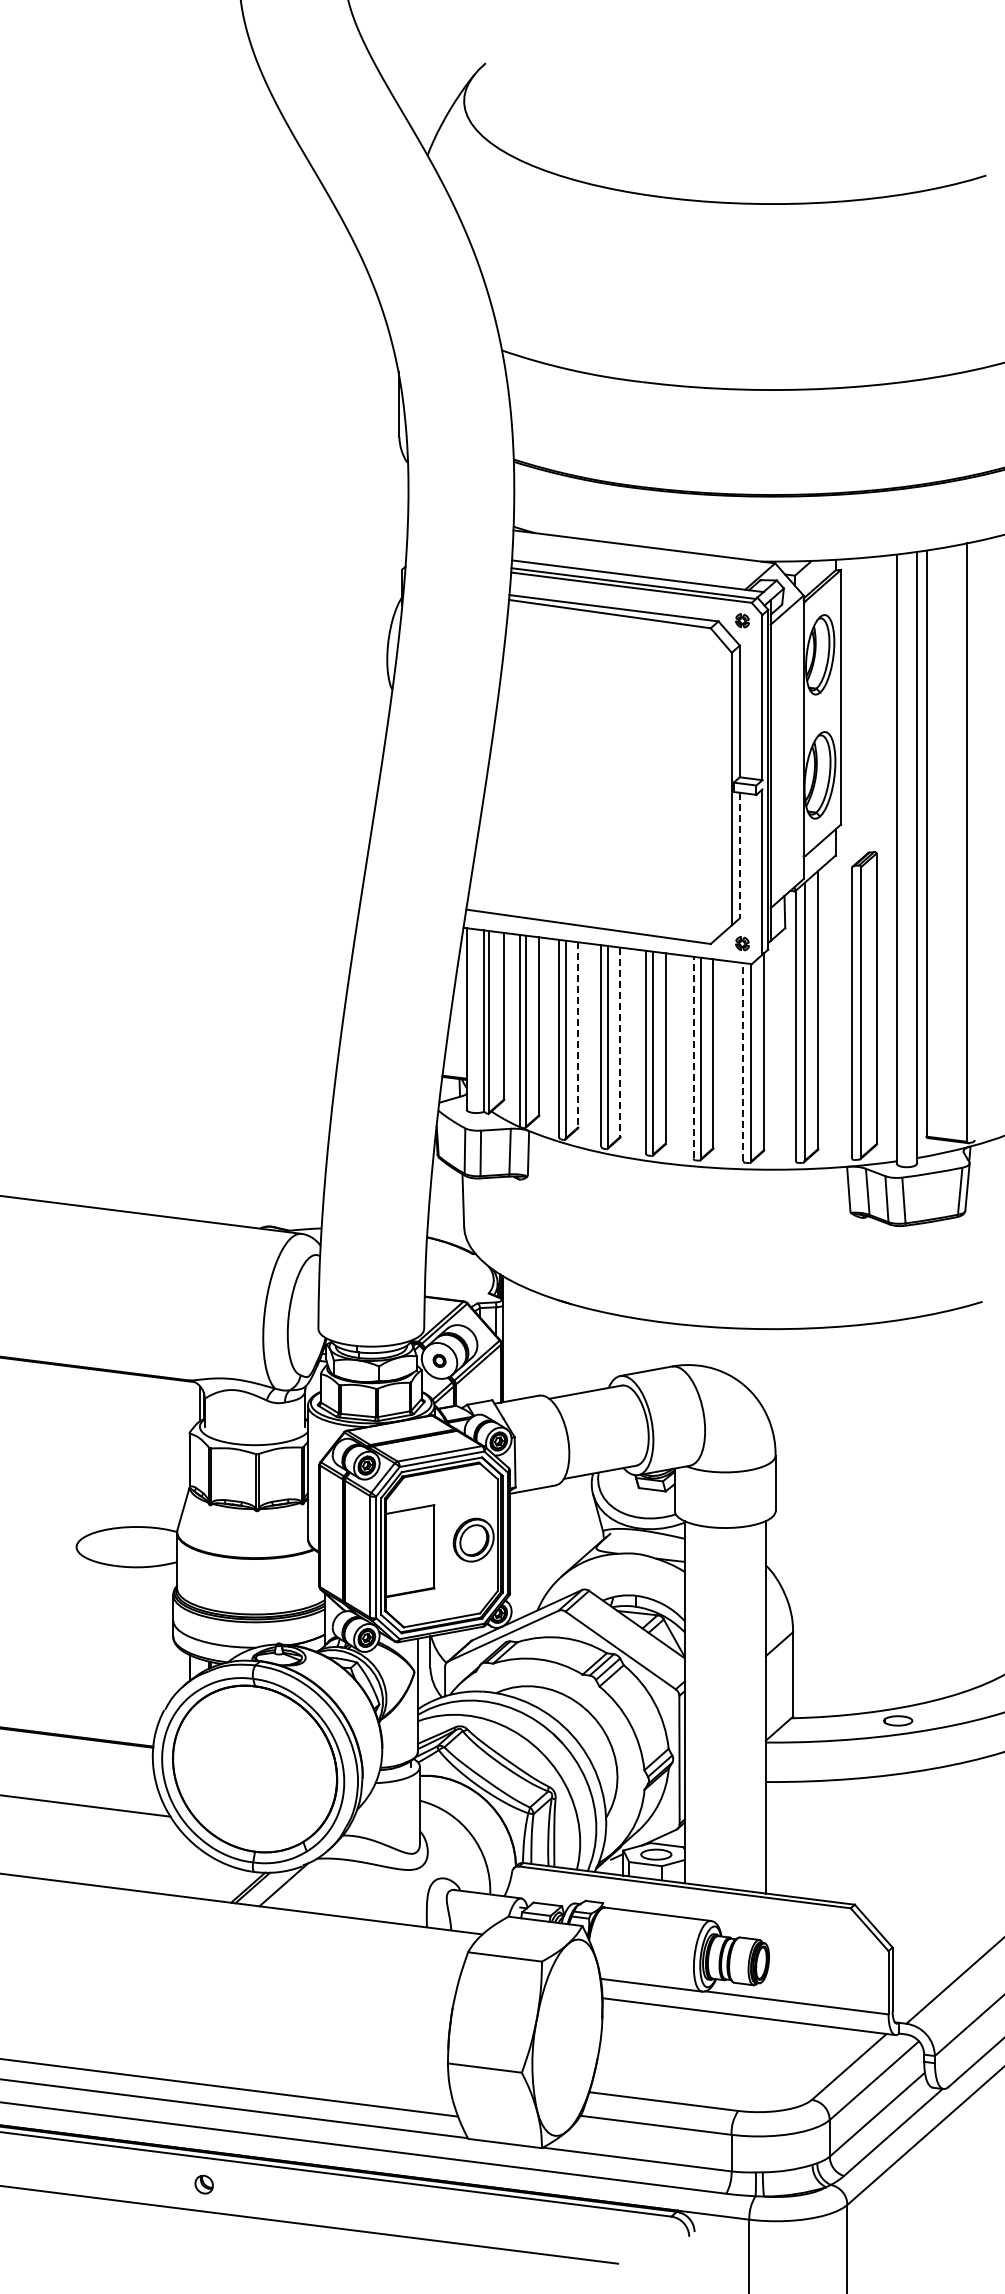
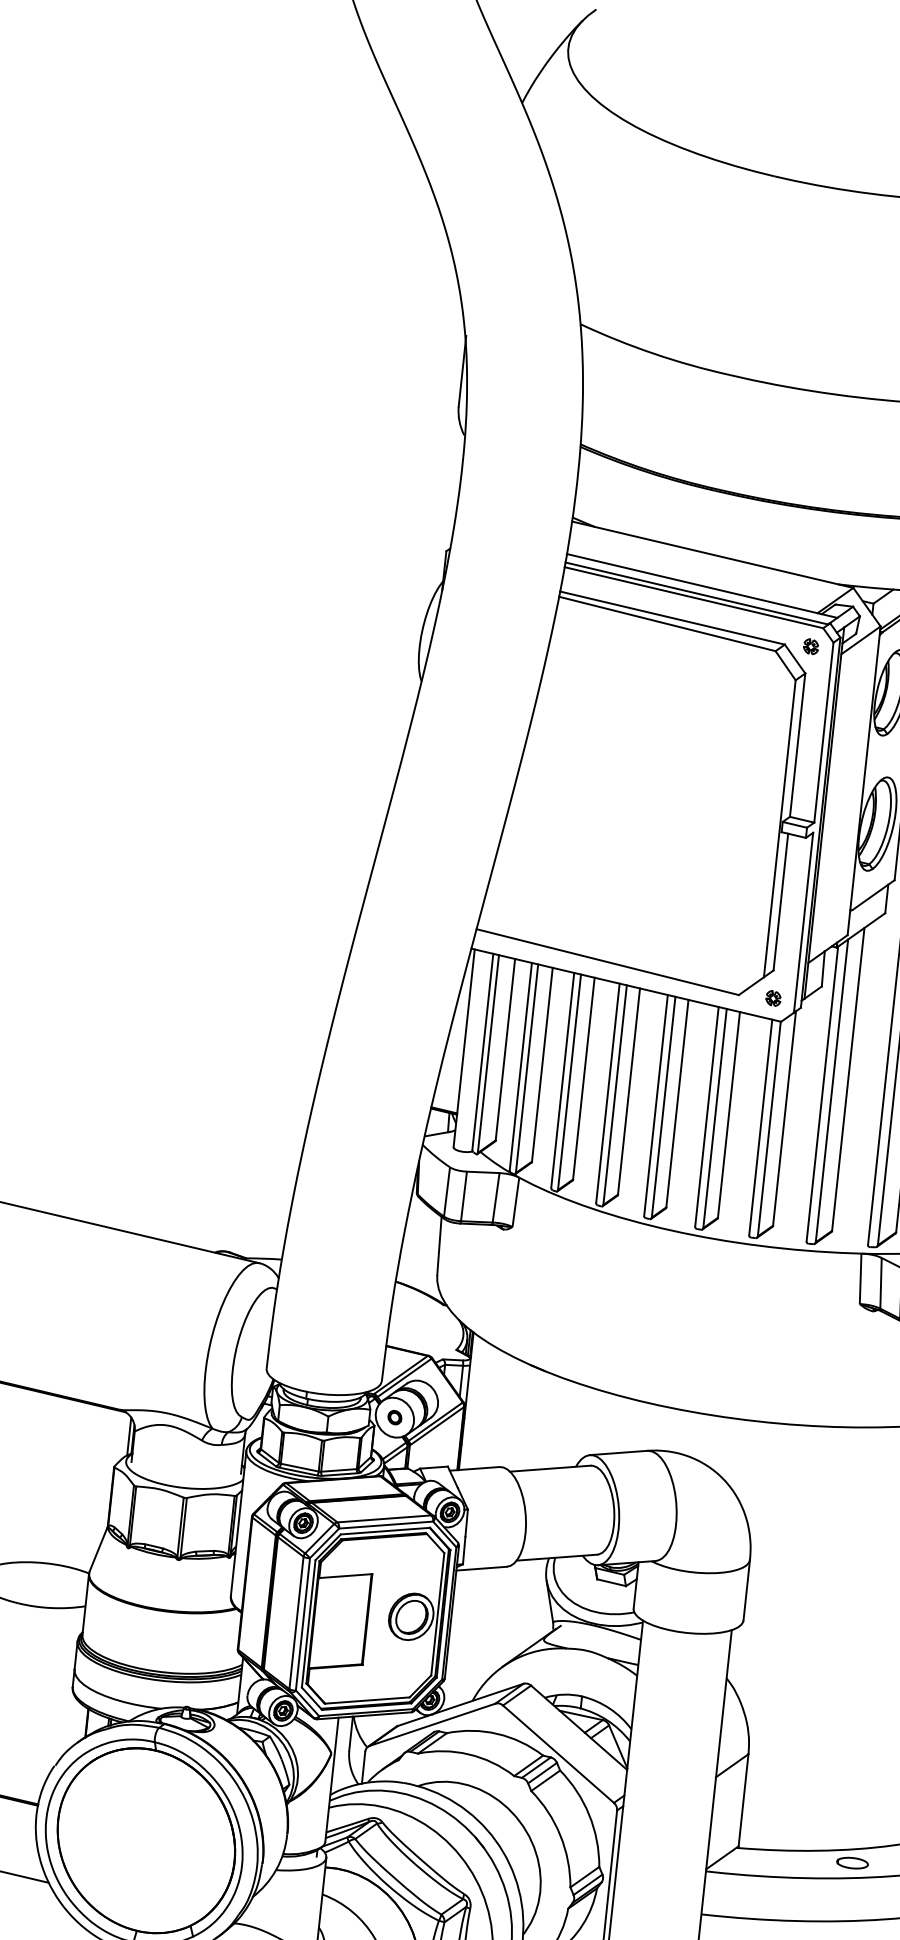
line: (739, 855) -> (780, 902), dashed -> solid
line: (578, 1034) -> (584, 1078), dashed -> solid
line: (620, 1042) -> (629, 1091), dashed -> solid
line: (693, 1057) -> (706, 1116), dashed -> solid
line: (743, 1061) -> (760, 1126), dashed -> solid

